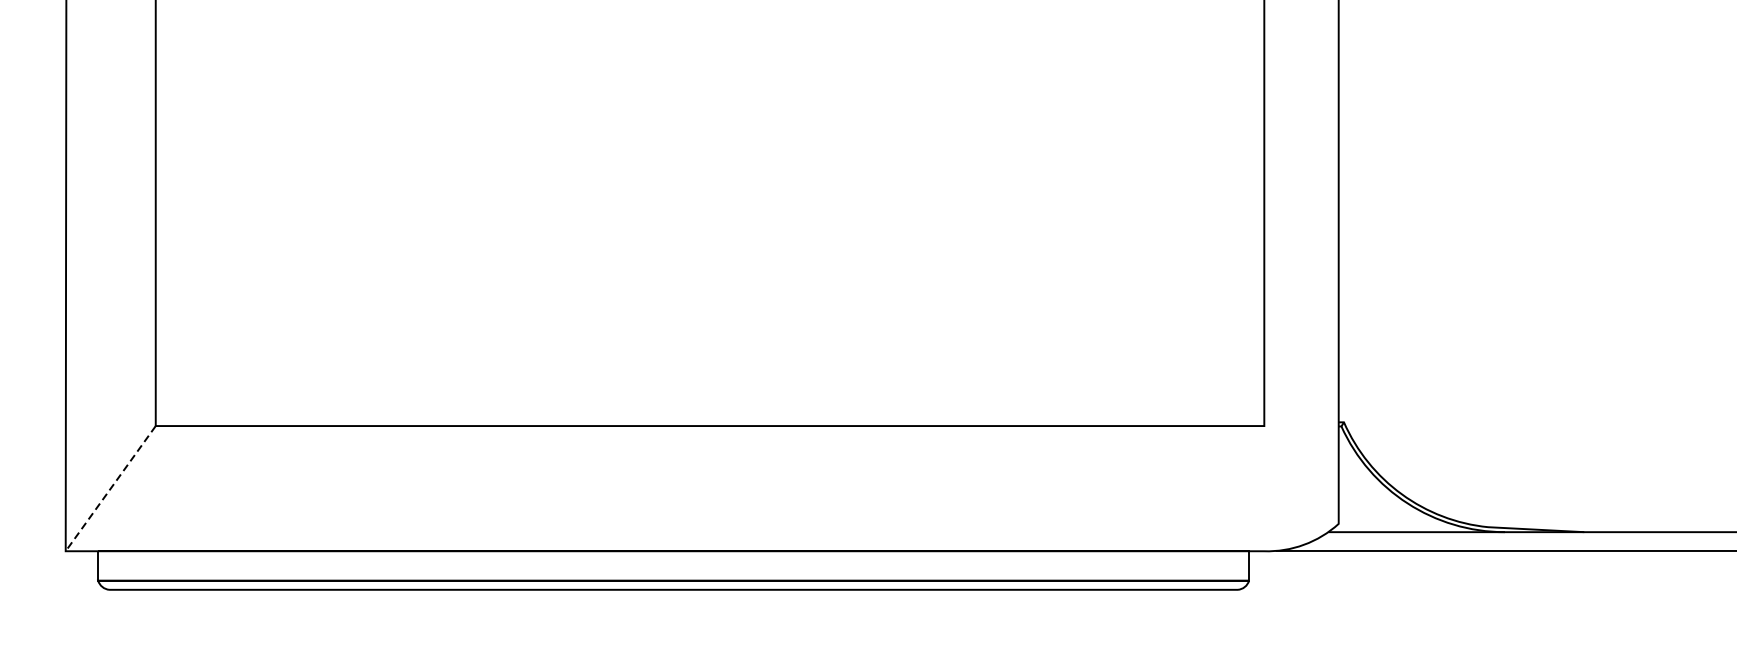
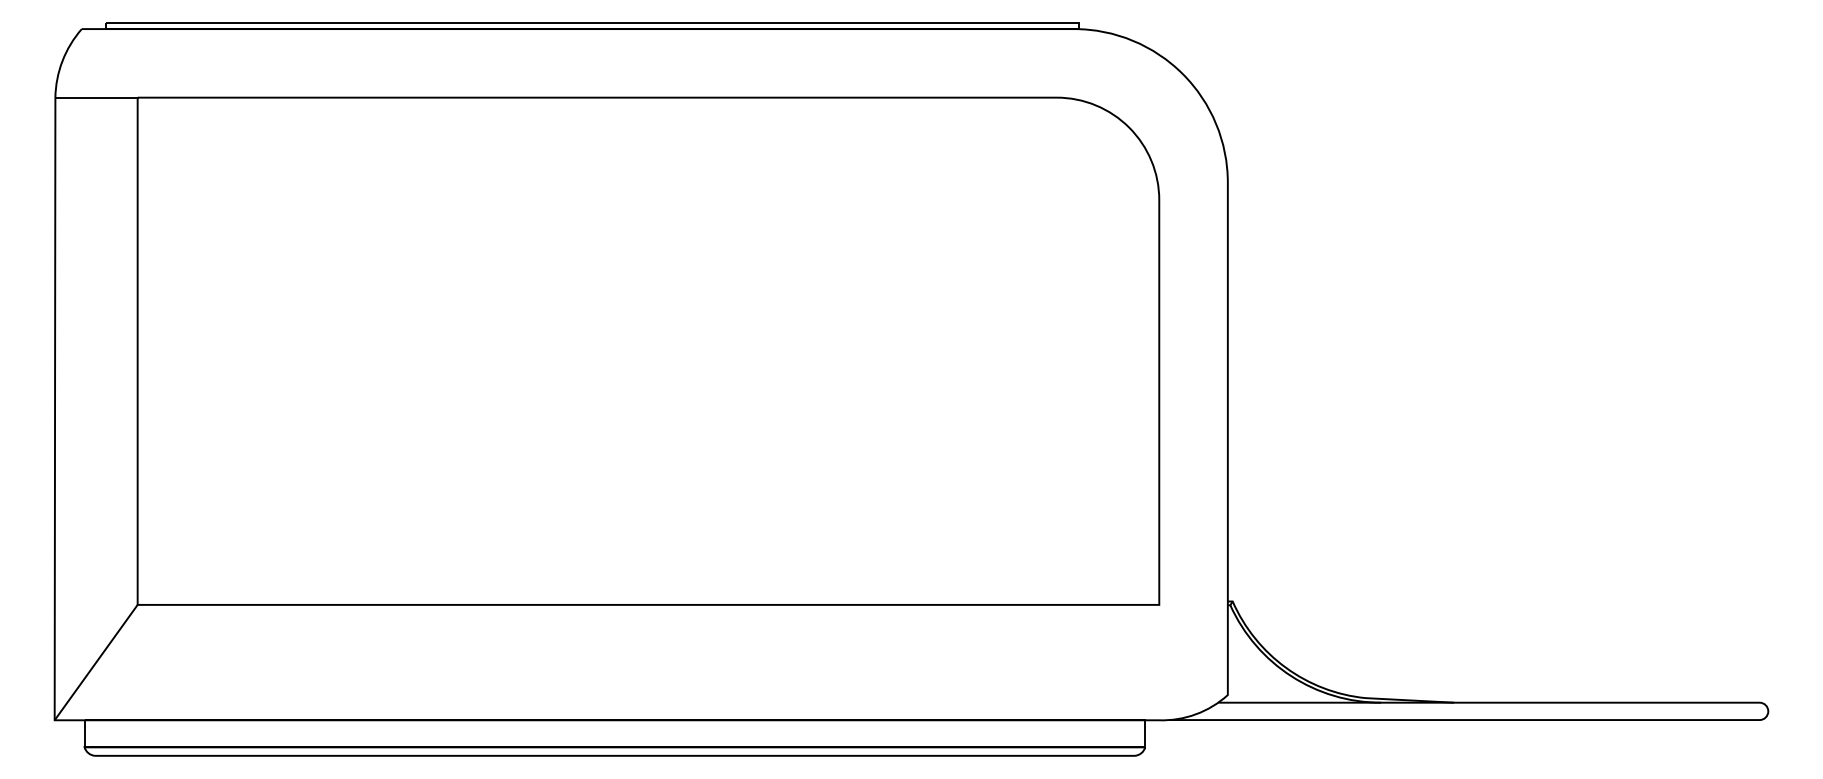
line: (110, 488) -> (95, 662), dashed -> solid

